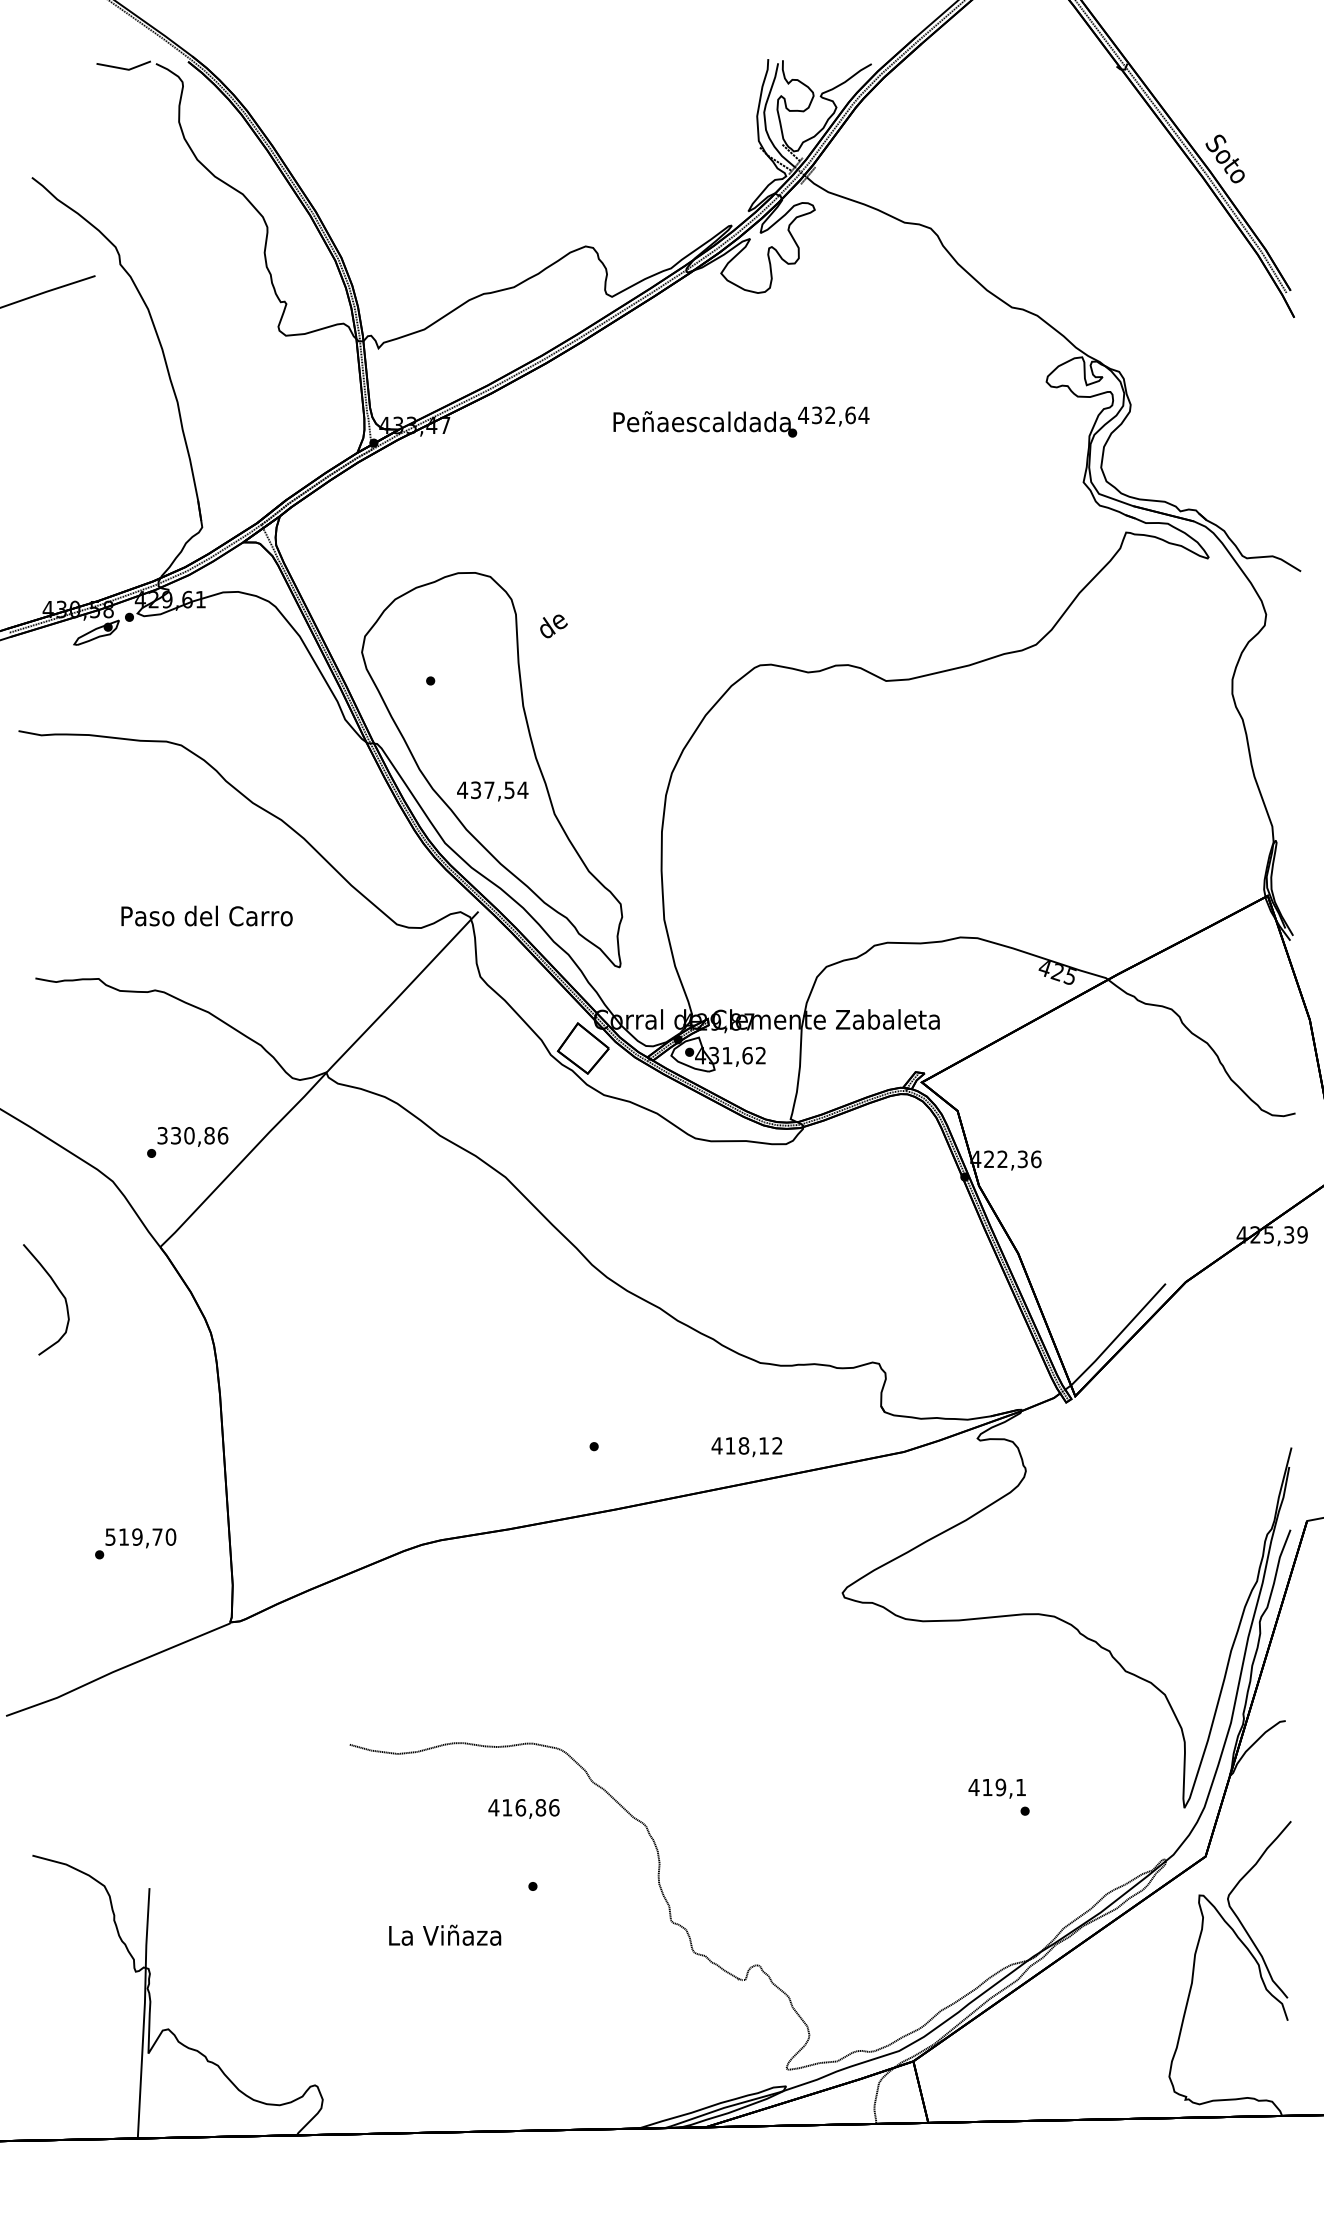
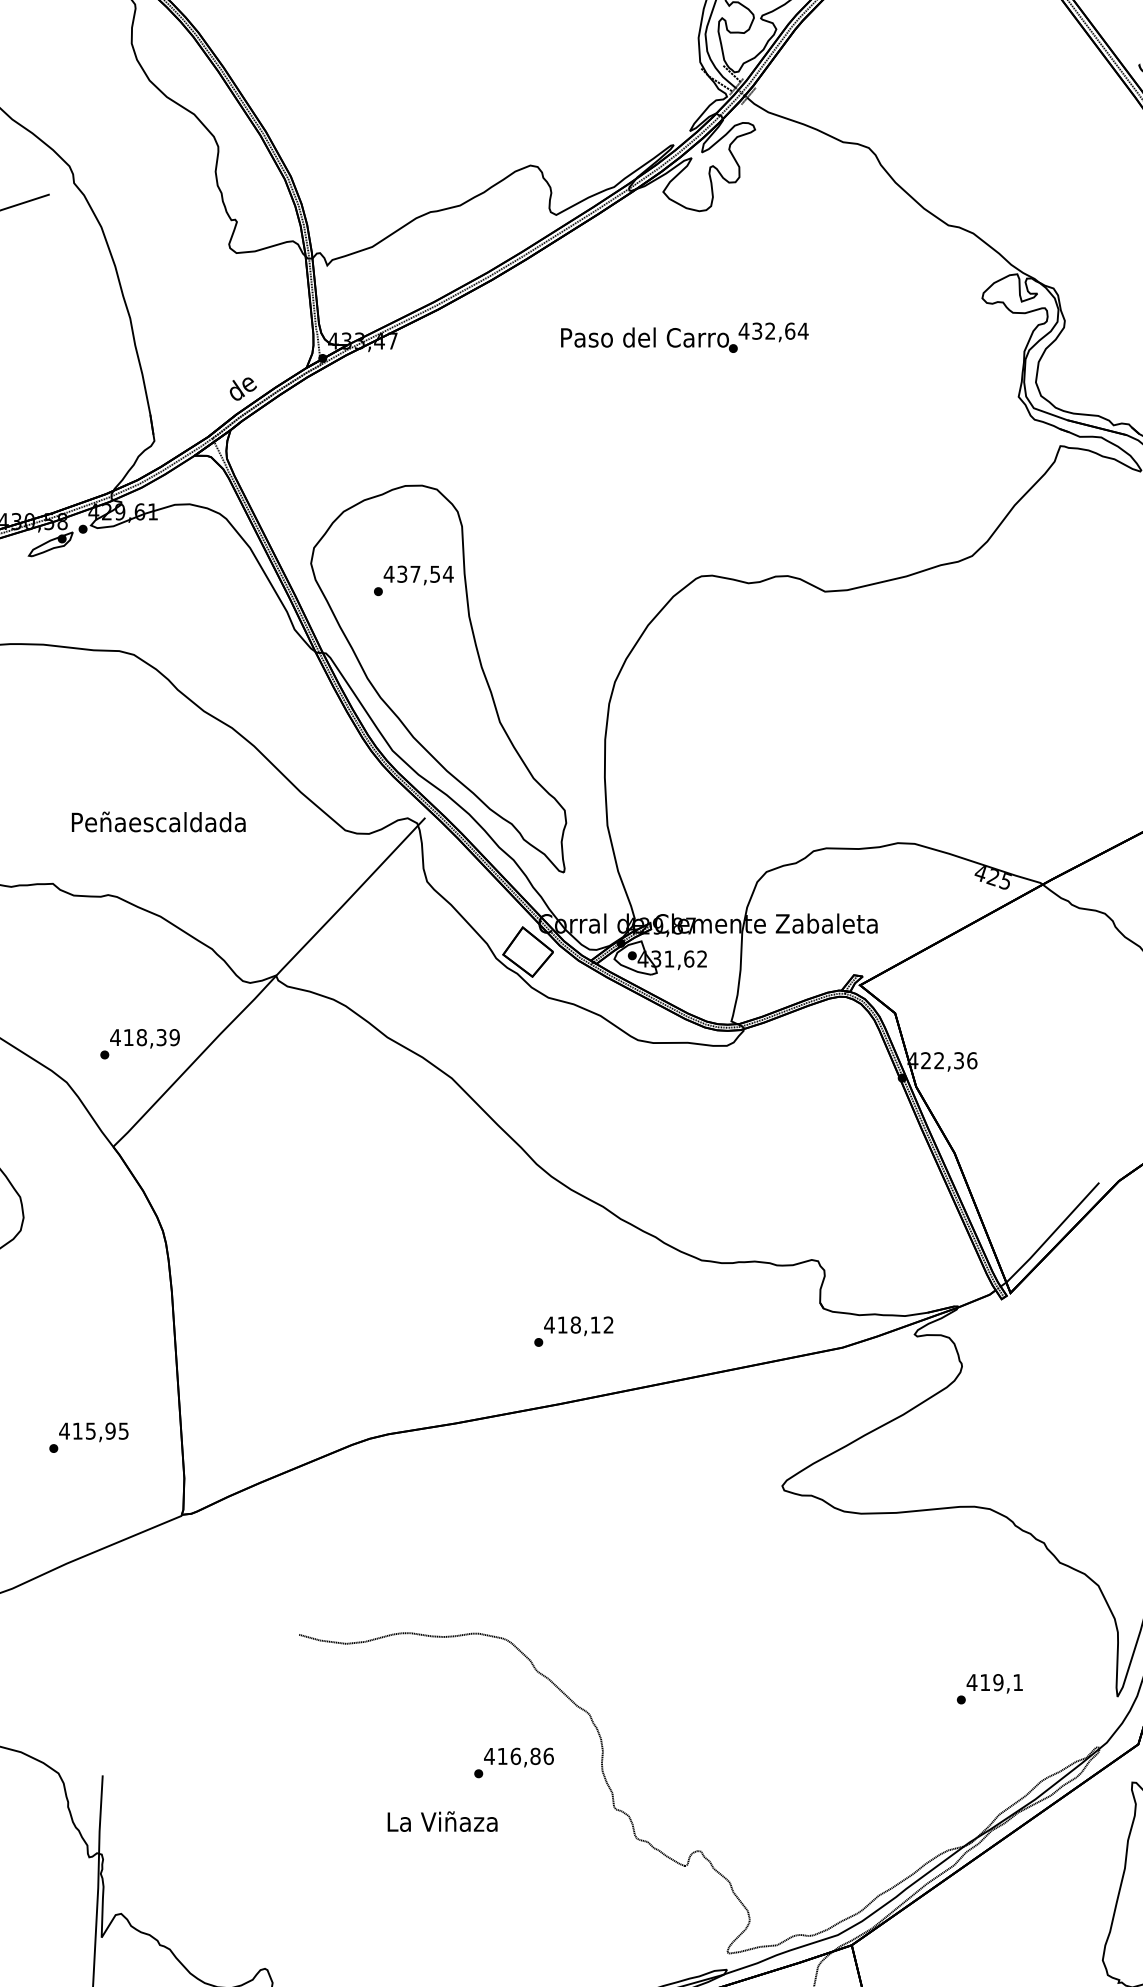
text: (701, 421) -> (643, 337), Peñaescaldada -> Paso del Carro
text: (553, 626) -> (242, 389), moved
text: (492, 791) -> (418, 575), moved
text: (206, 915) -> (158, 821), Paso del Carro -> Peñaescaldada
text: (192, 1135) -> (144, 1037), 330,86 -> 418,39
text: (746, 1447) -> (578, 1326), moved
text: (140, 1536) -> (93, 1430), 519,70 -> 415,95
text: (996, 1788) -> (994, 1683), moved
text: (523, 1808) -> (518, 1757), moved
text: (445, 1934) -> (442, 1820), moved

